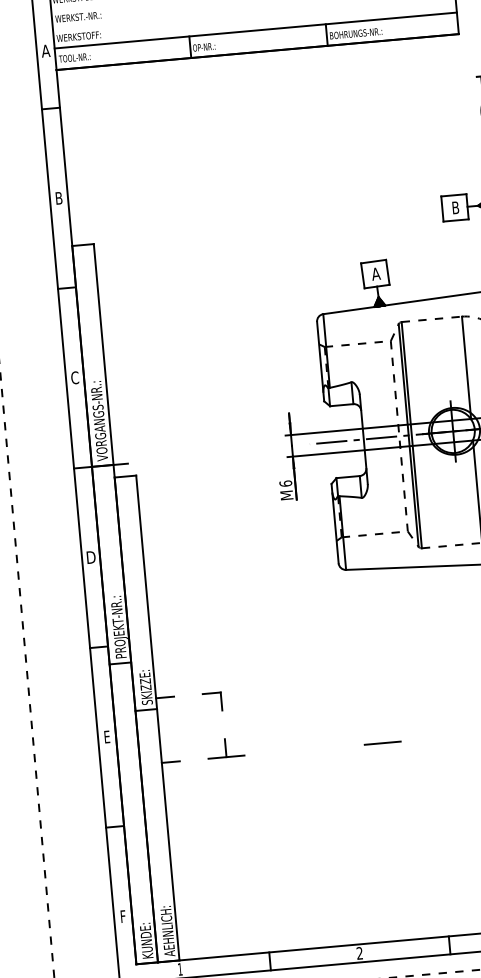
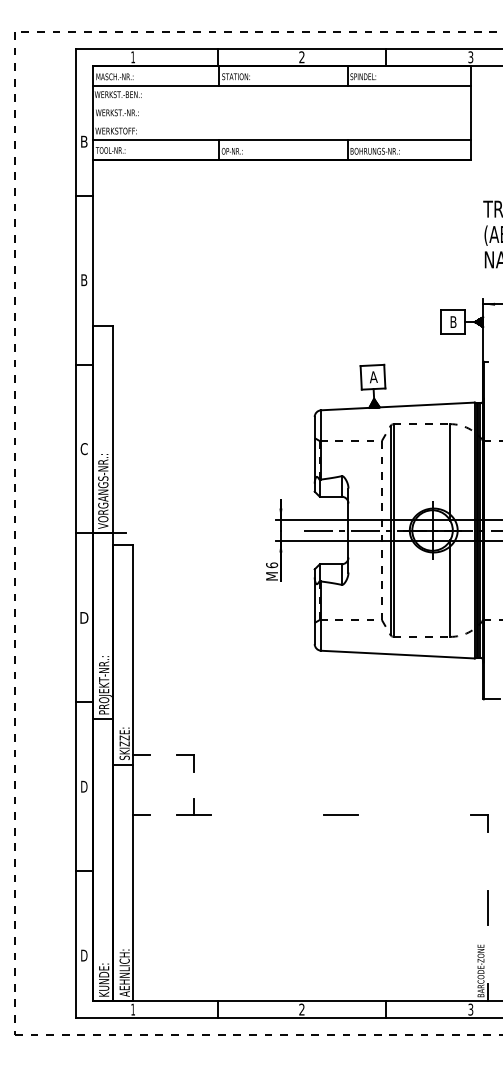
text: (46, 50) -> (84, 141), A -> B
text: (107, 736) -> (84, 786), E -> D
text: (123, 916) -> (84, 955), F -> D

